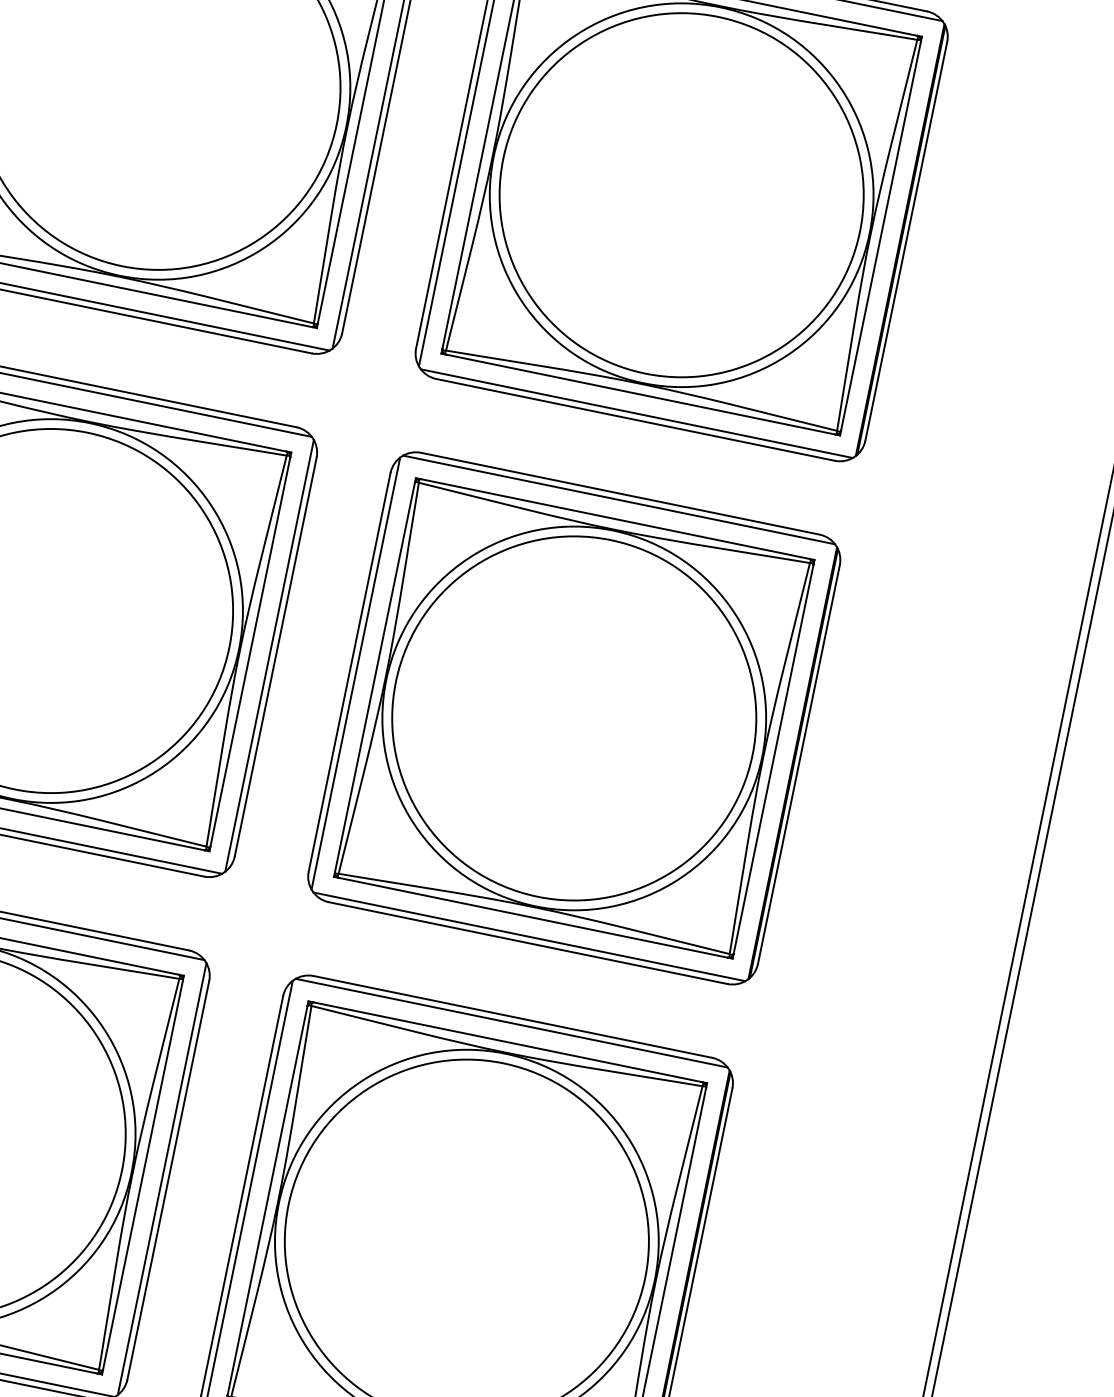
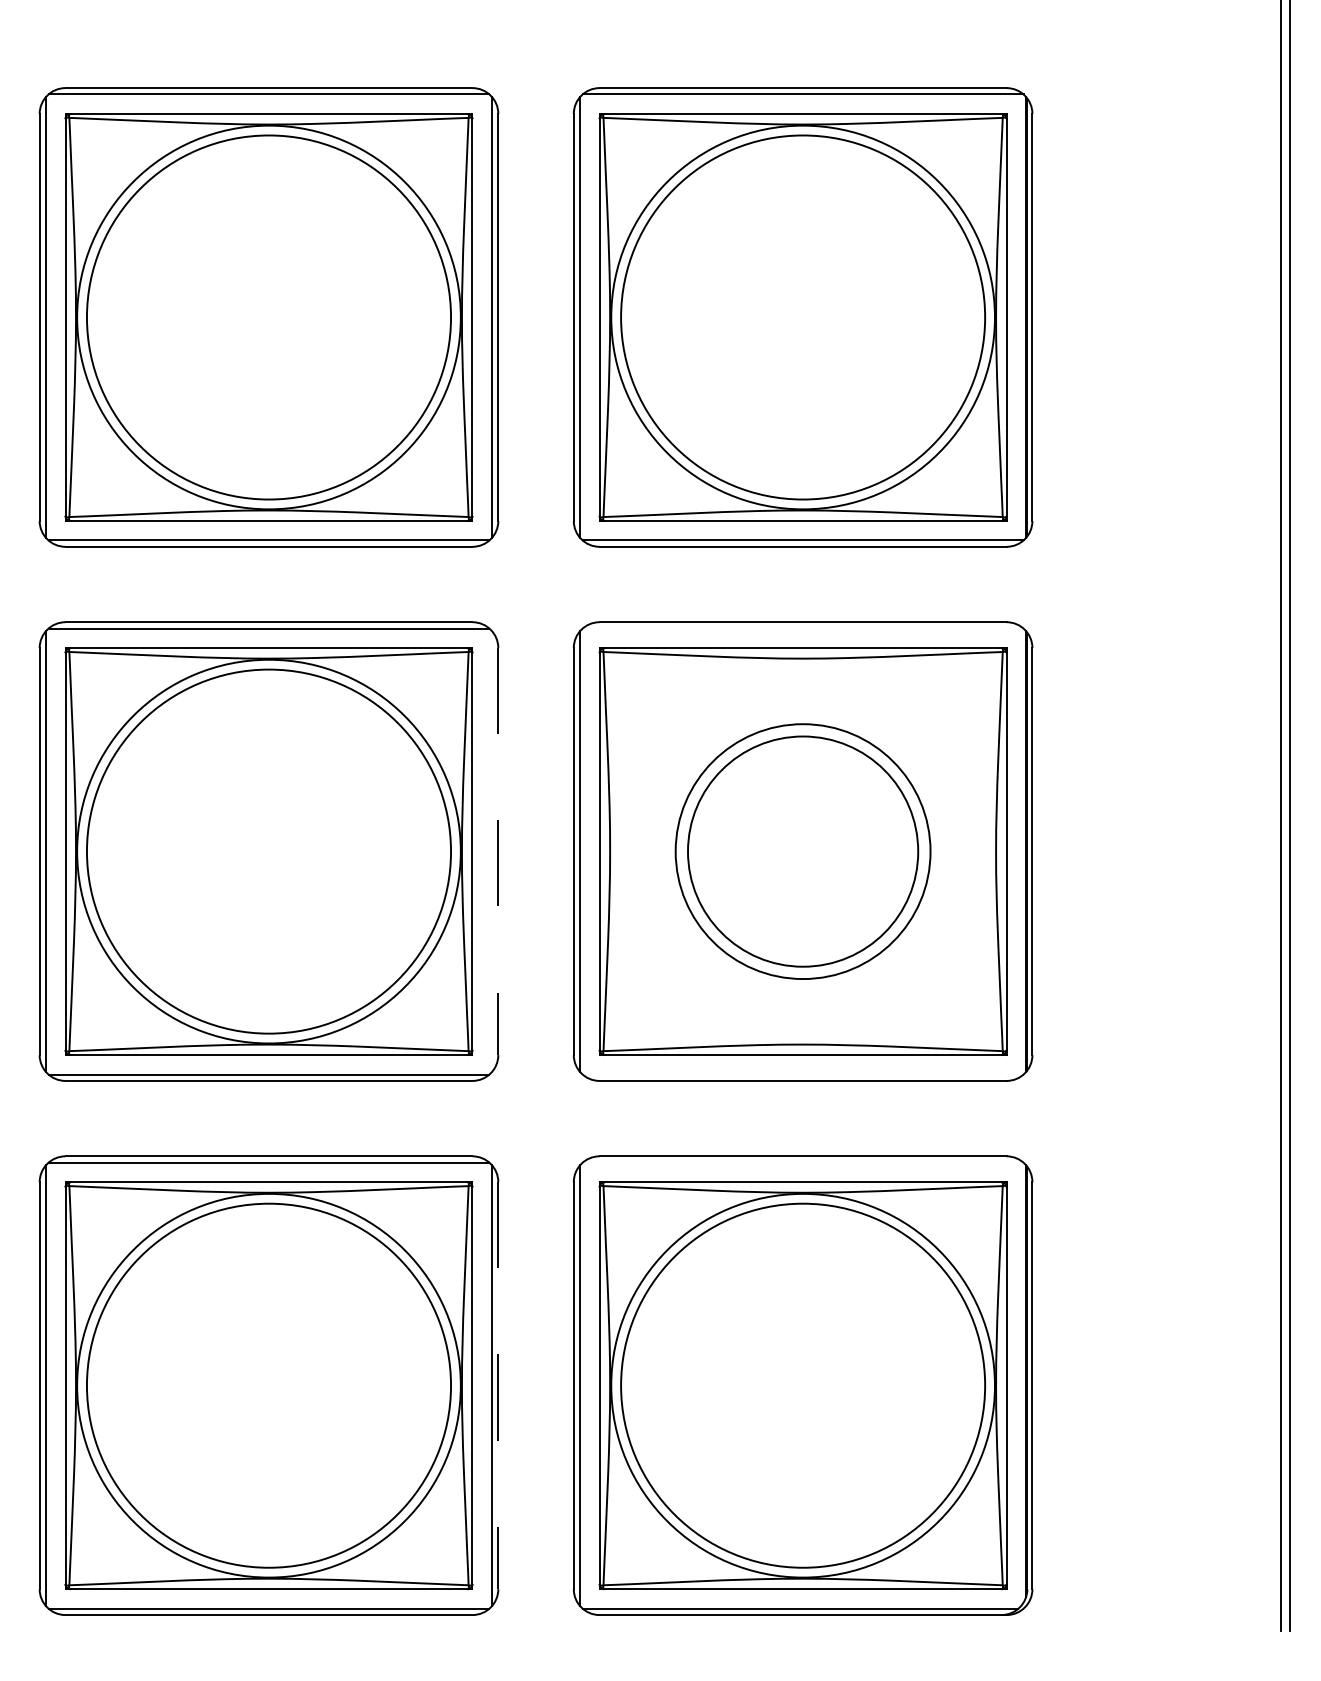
line: (618, 499) -> (802, 628), removed
line: (270, 655) -> (492, 851), removed
line: (275, 657) -> (498, 851), solid -> dashed
circle: (573, 718) -> (802, 851), size x0.6
circle: (574, 718) -> (803, 851), size x0.7
line: (528, 936) -> (802, 1074), removed
line: (511, 1022) -> (802, 1162), removed
line: (168, 1180) -> (498, 1385), solid -> dashed

